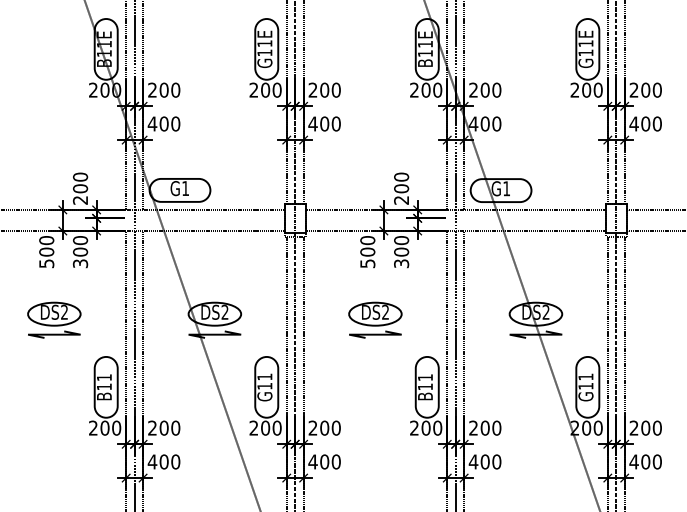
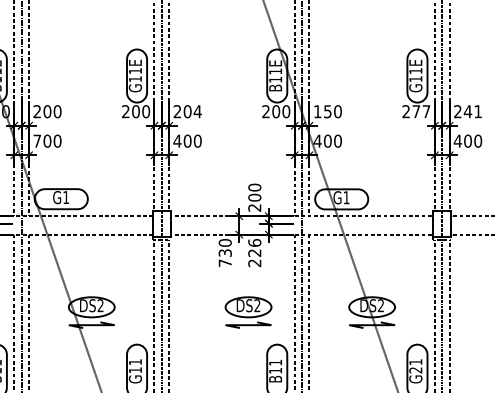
text: (336, 89) -> (197, 111), 200 -> 204
text: (479, 89) -> (322, 111), 200 -> 150
text: (592, 89) -> (421, 111), 200 -> 277
text: (651, 89) -> (473, 111), 200 -> 241
text: (152, 123) -> (37, 140), 400 -> 700
text: (401, 252) -> (254, 253), 300 -> 226
text: (367, 257) -> (225, 257), 500 -> 730
part: (375, 319) -> (248, 311), moved
text: (585, 386) -> (415, 370), G11 -> G21

